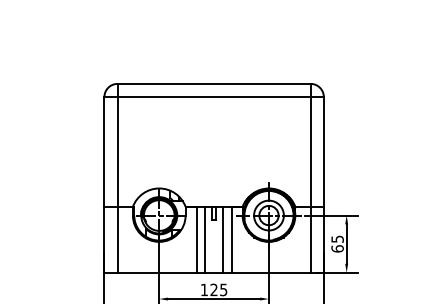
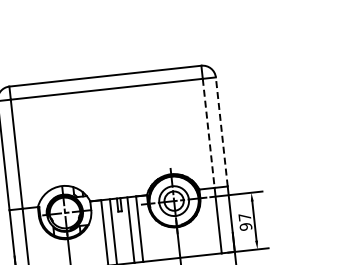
line: (310, 151) -> (208, 132), solid -> dashed
line: (323, 151) -> (221, 131), solid -> dashed
text: (337, 243) -> (245, 221), 65 -> 97

